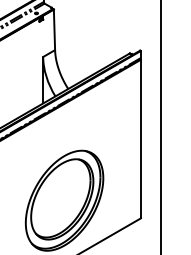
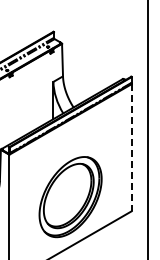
line: (140, 138) -> (131, 147), solid -> dashed

